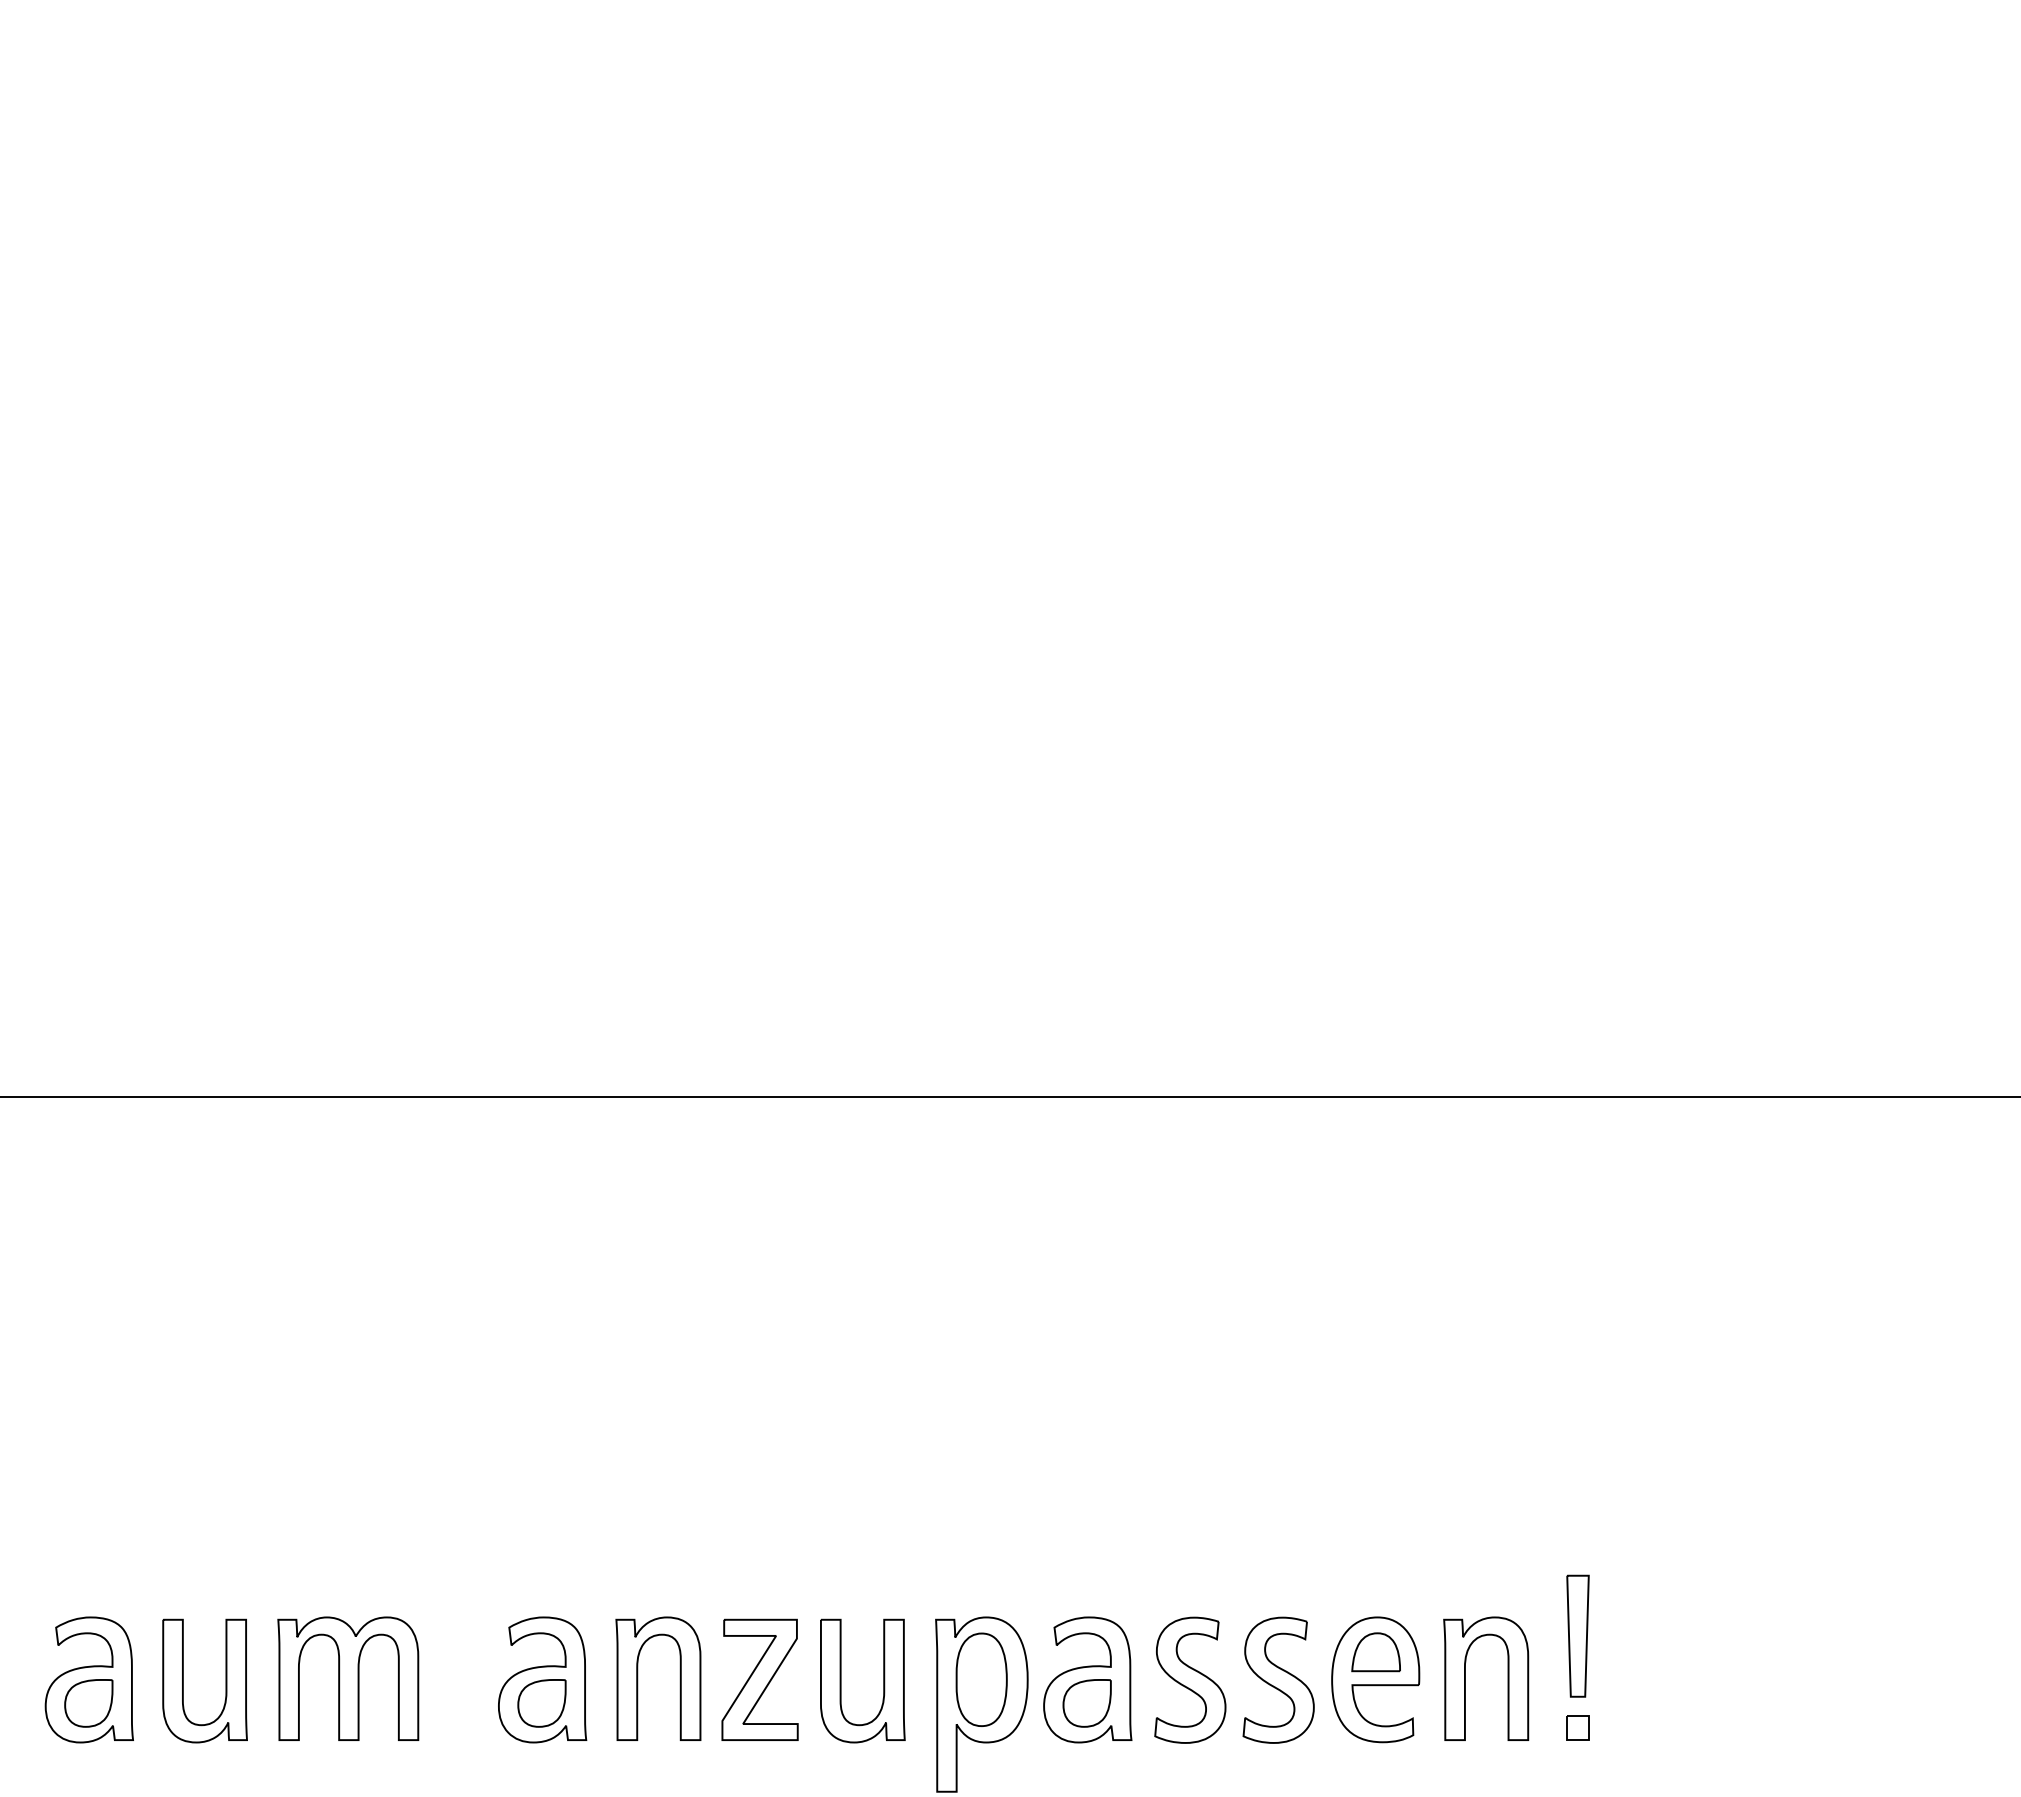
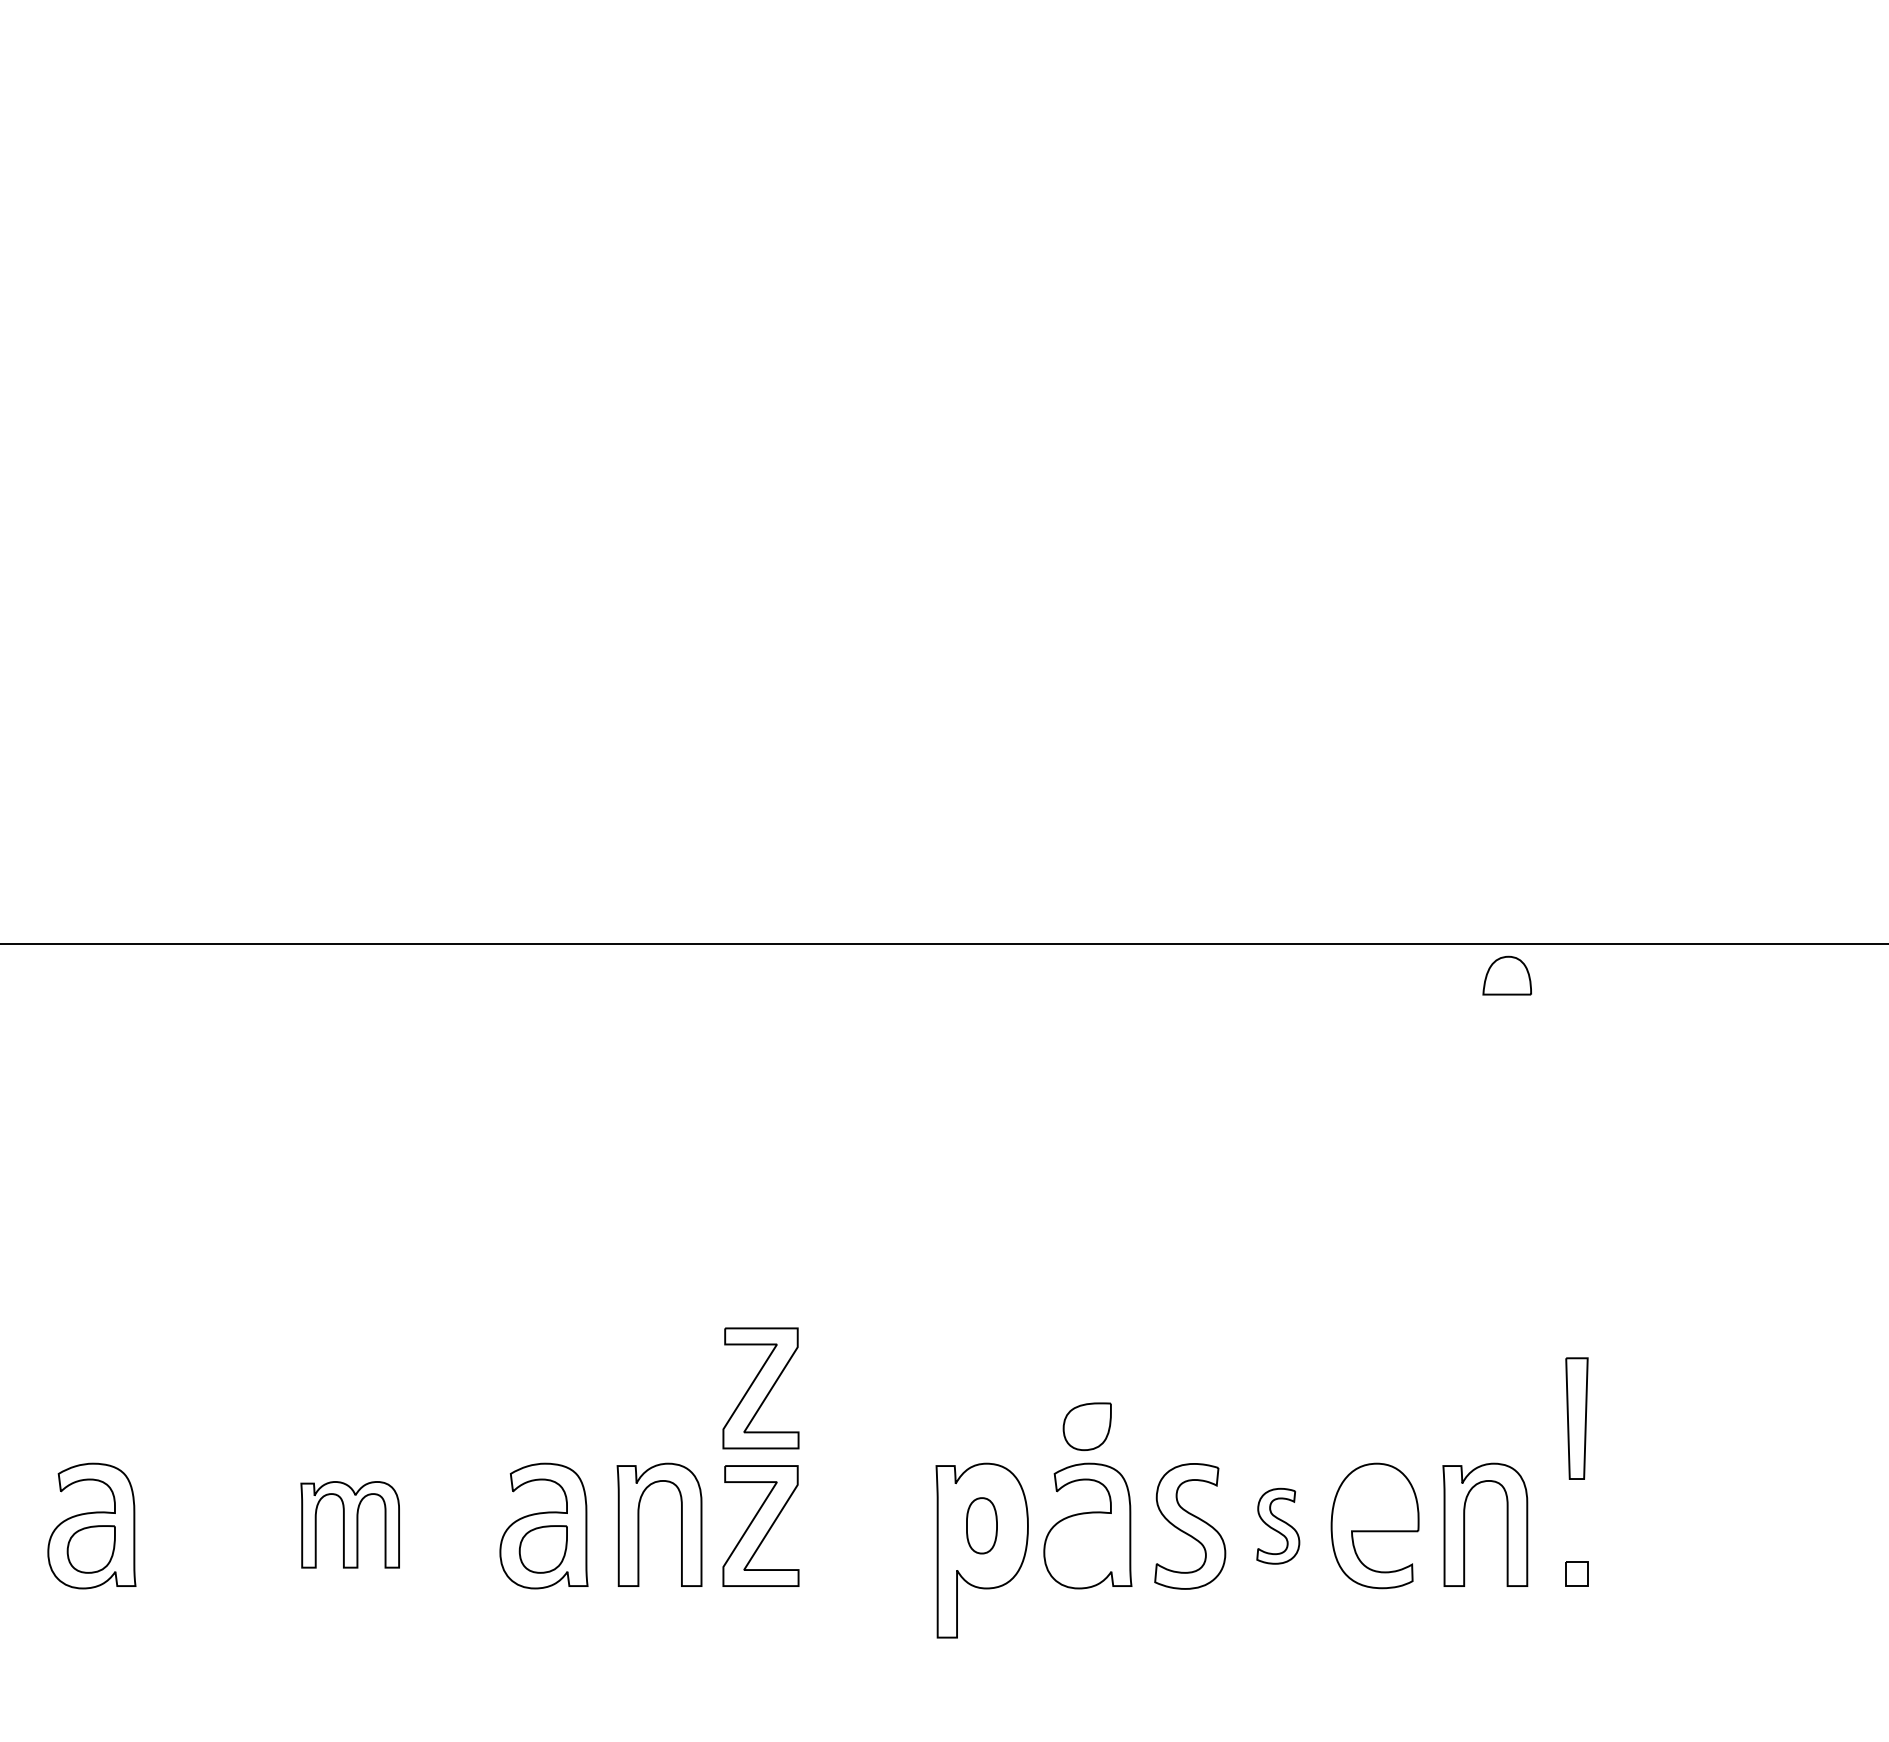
part: (759, 1541) -> (760, 1387), added
part: (1577, 1635) -> (1576, 1417), moved
part: (1375, 1652) -> (1506, 975), moved
part: (348, 1678) -> (350, 1524), size x0.7
part: (981, 1679) -> (981, 1525), size x0.6
part: (1278, 1679) -> (1278, 1525), size x0.6
part: (183, 1680) -> (185, 1526), removed
part: (841, 1680) -> (842, 1526), removed
part: (1086, 1703) -> (1086, 1426), moved

